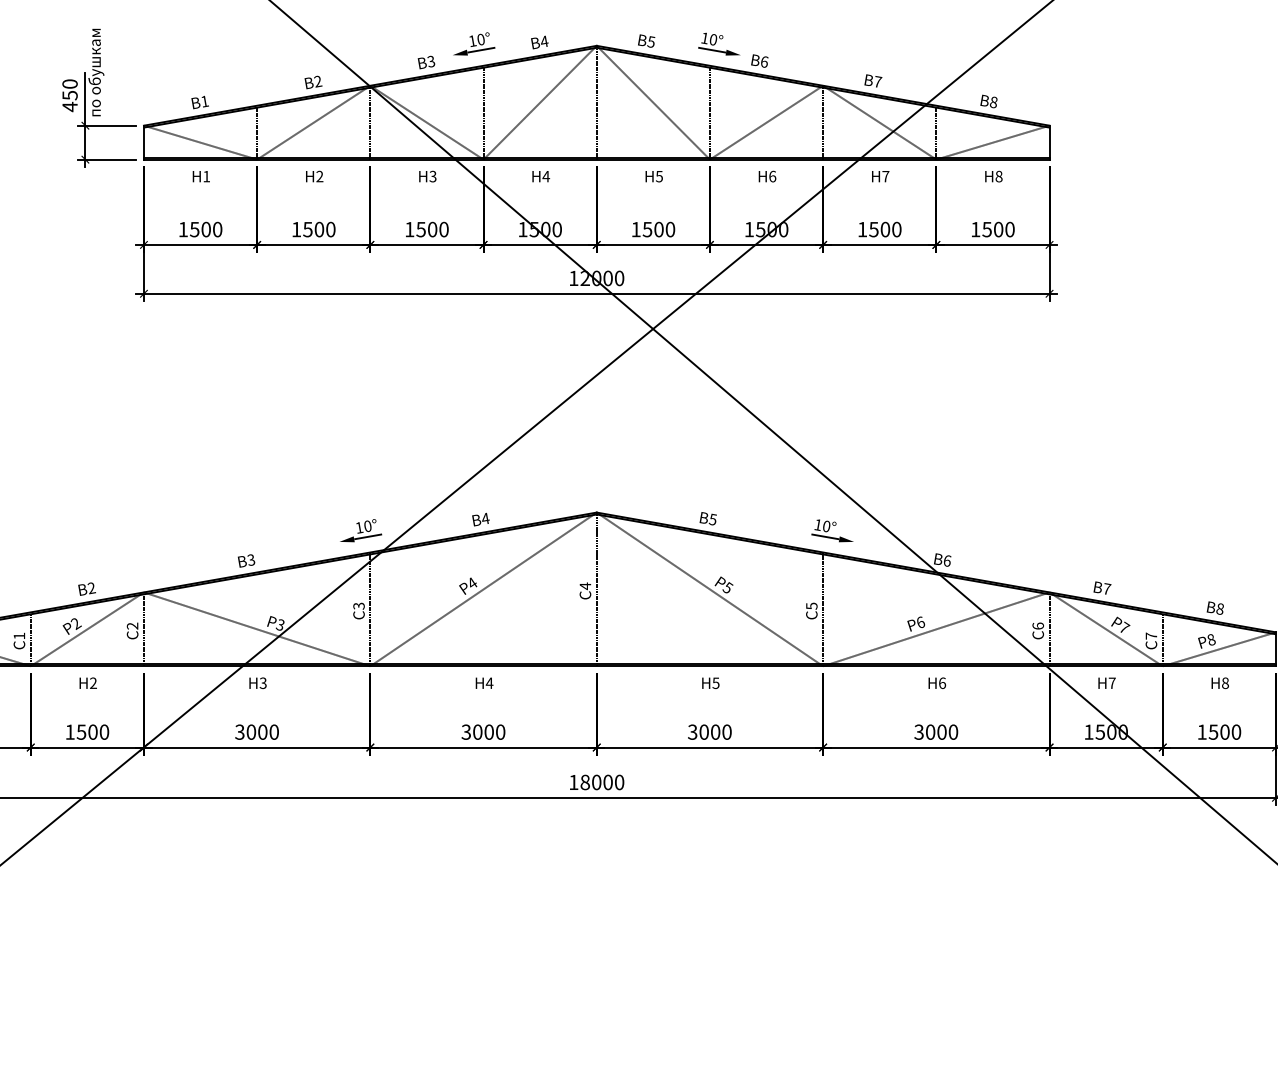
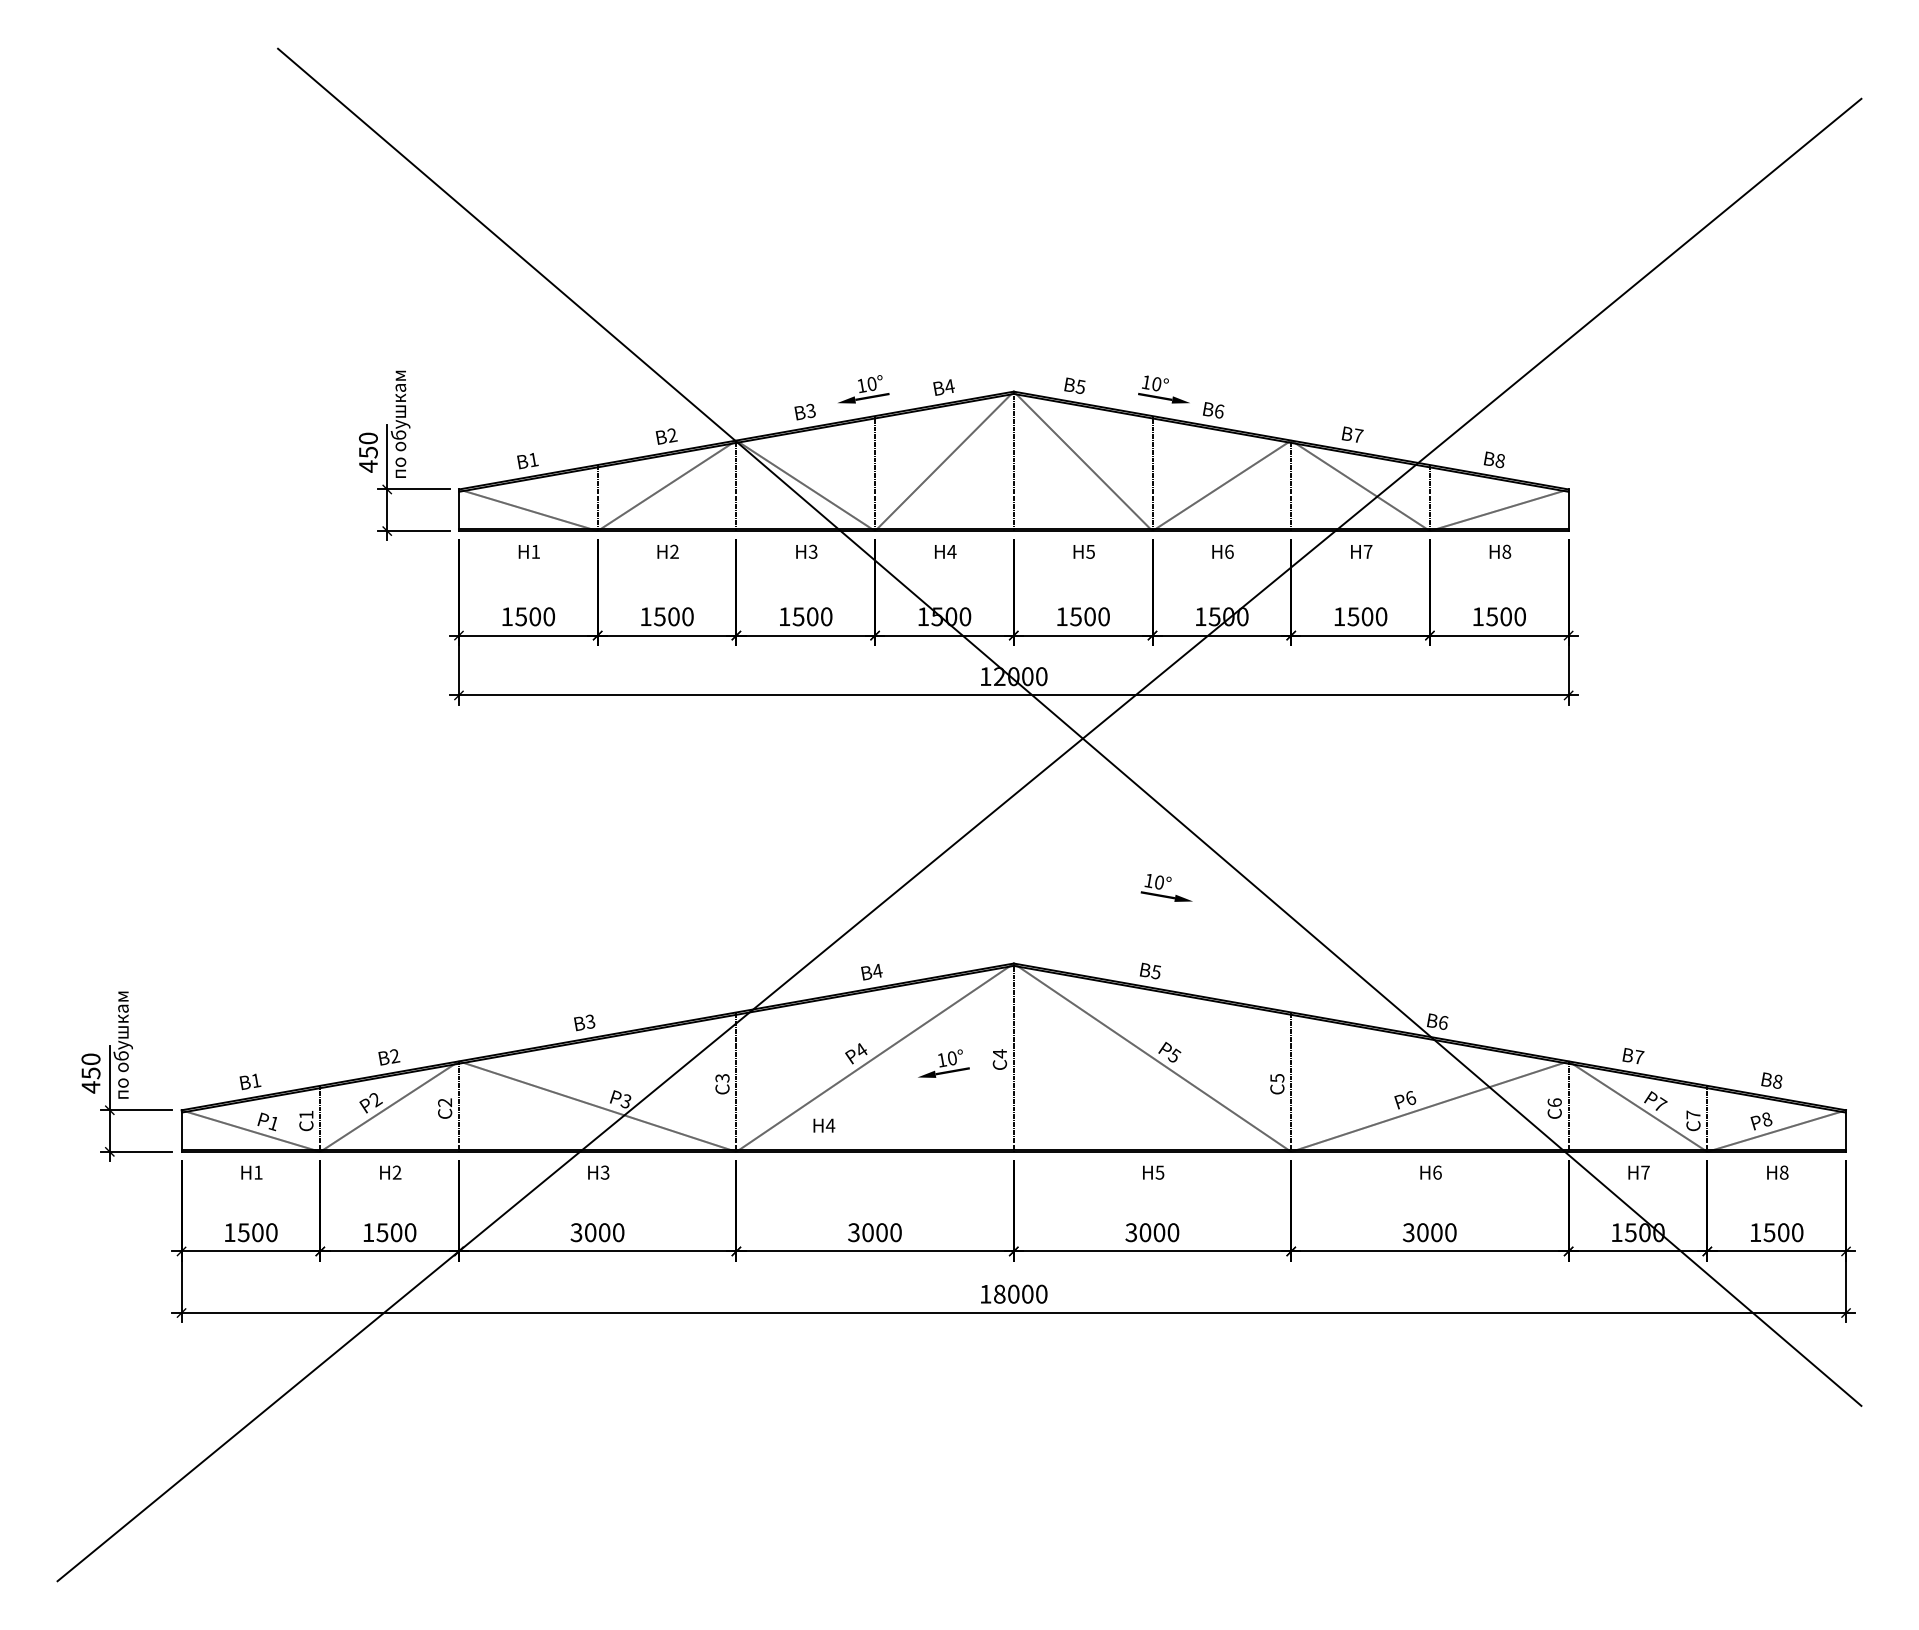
text: (360, 530) -> (943, 1063), moved
text: (832, 530) -> (1166, 887), moved
text: (484, 683) -> (824, 1125), moved

